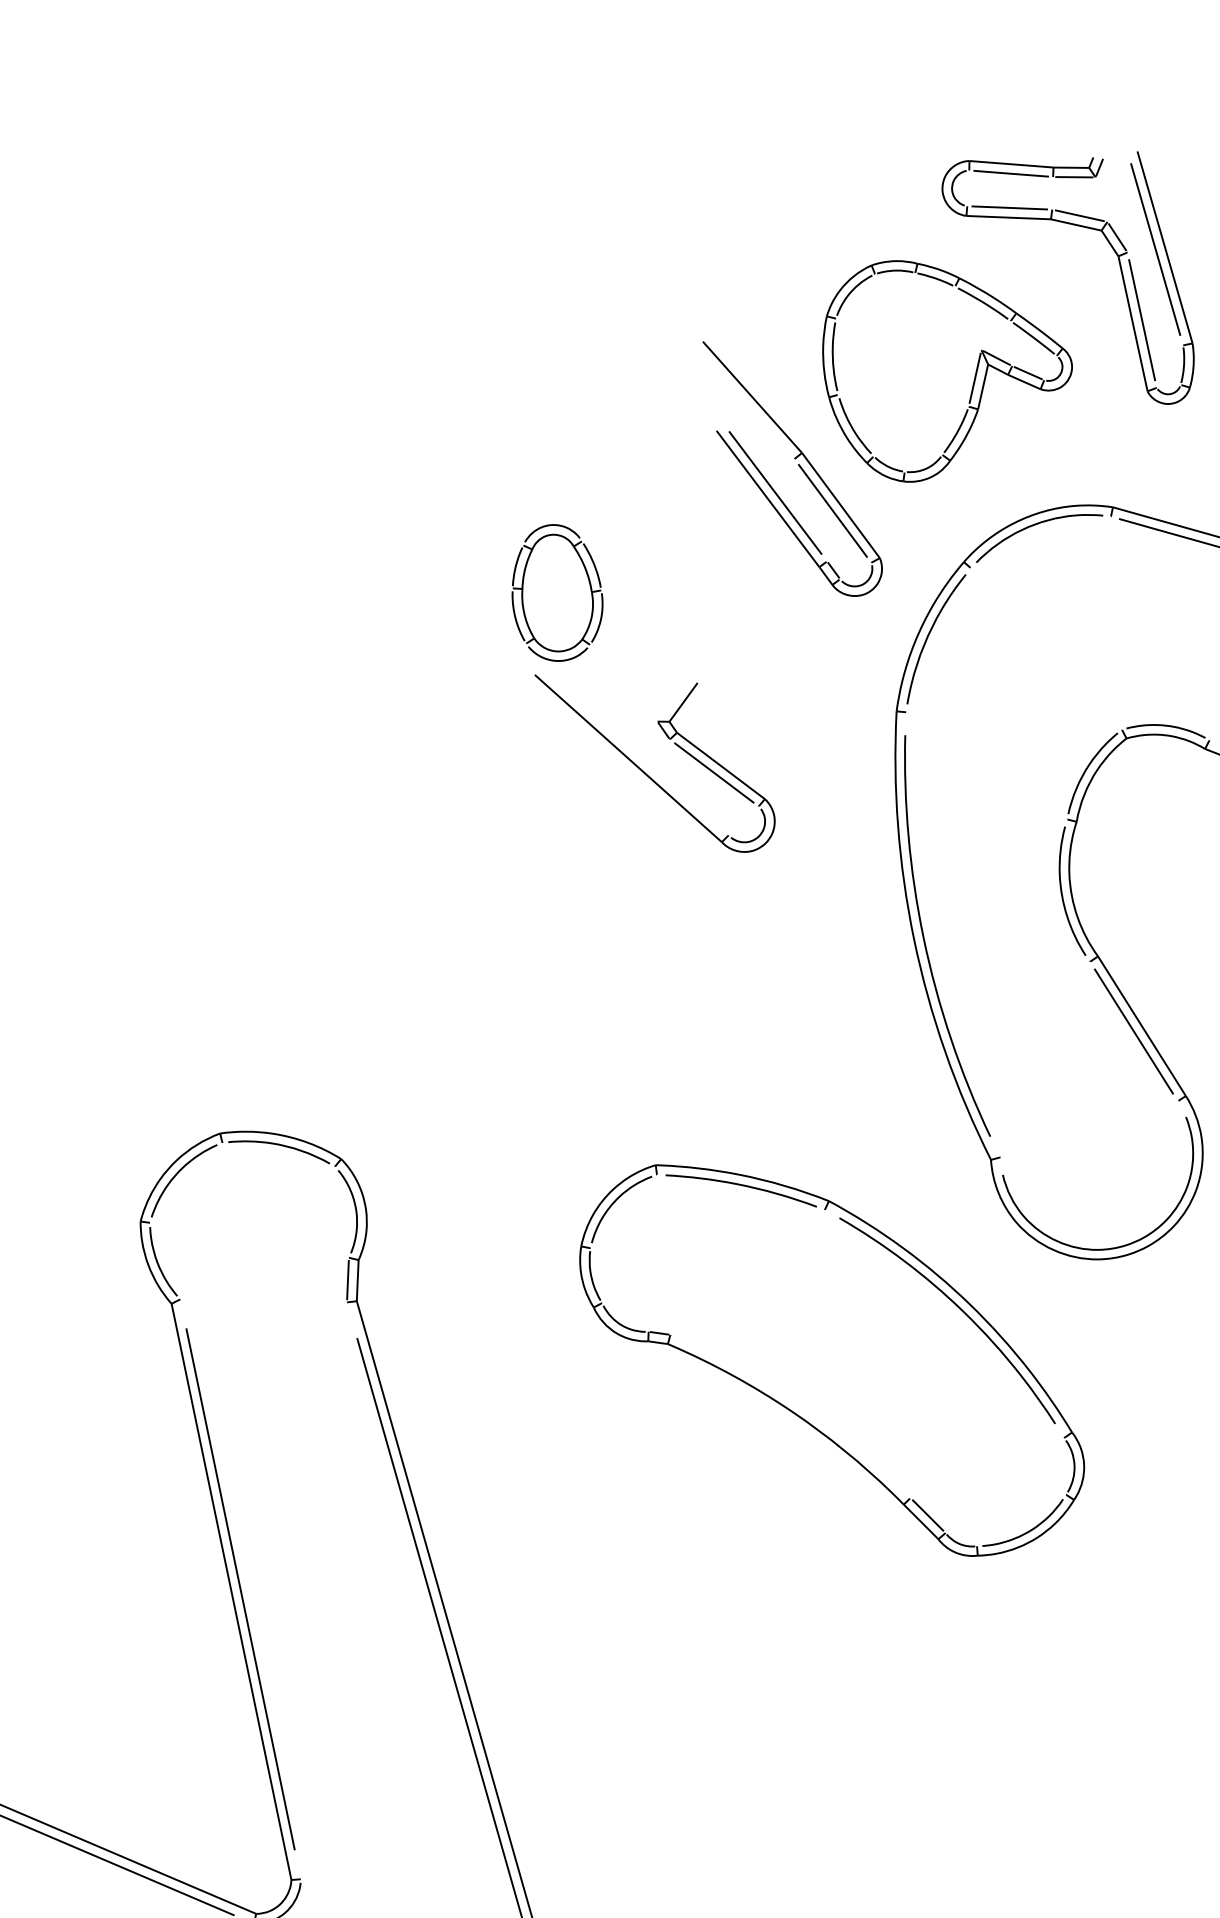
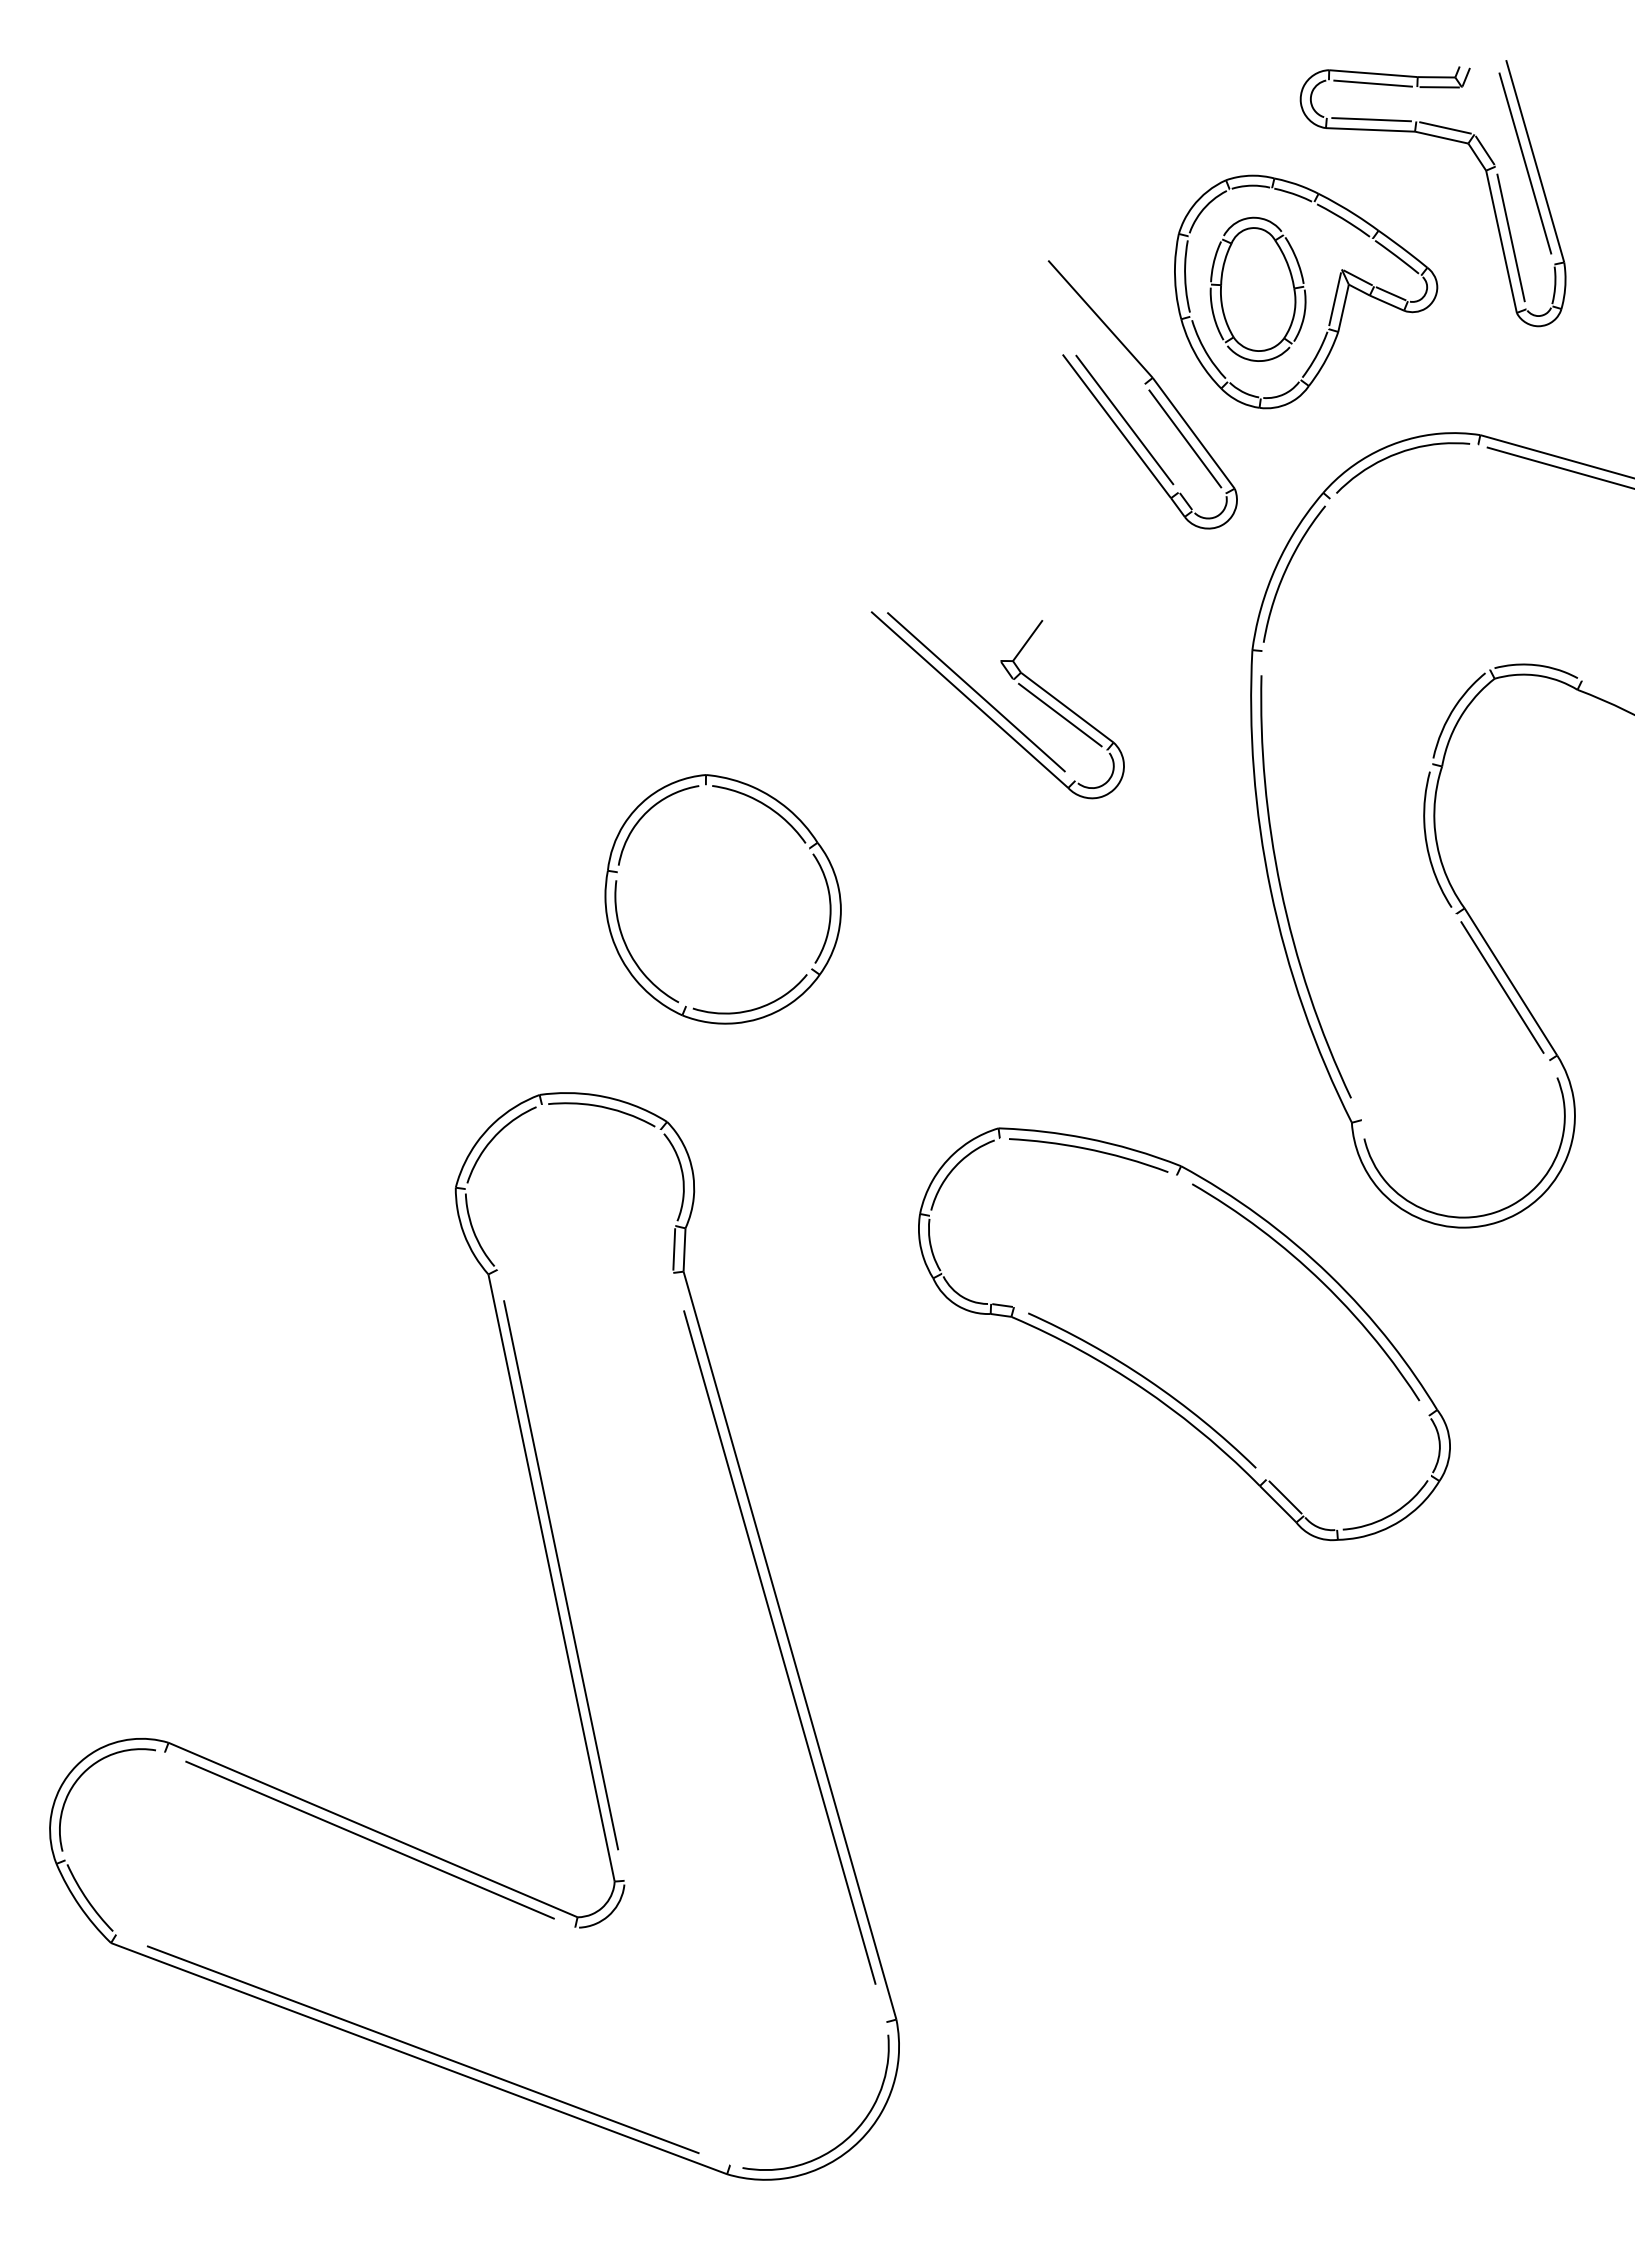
part: (556, 592) -> (1257, 288), moved
line: (634, 751) -> (976, 692), added
part: (393, 948) -> (722, 899), added
curve: (798, 1406) -> (1149, 1382), added

